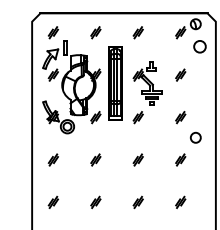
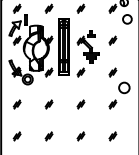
circle: (195, 137) -> (124, 87), size x1.4

